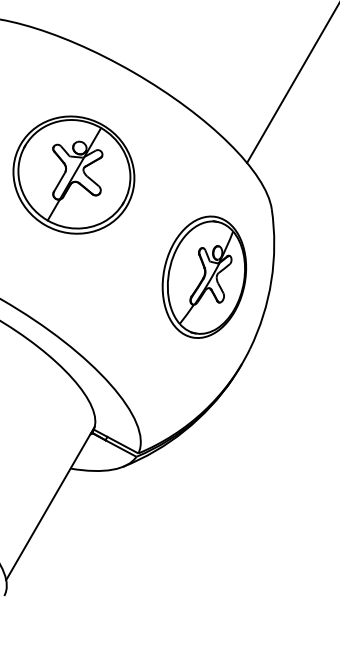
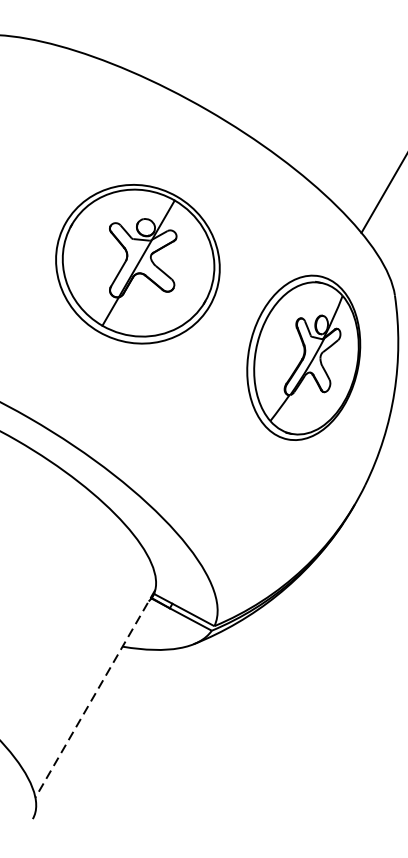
part: (73, 174) -> (137, 263), moved
part: (204, 276) -> (303, 356), moved
line: (50, 503) -> (95, 693), solid -> dashed

